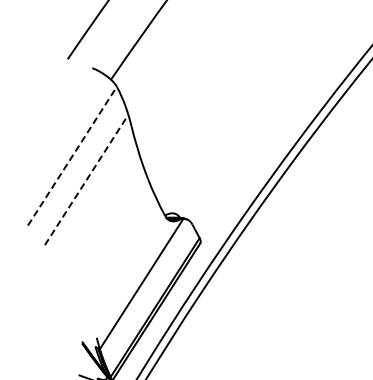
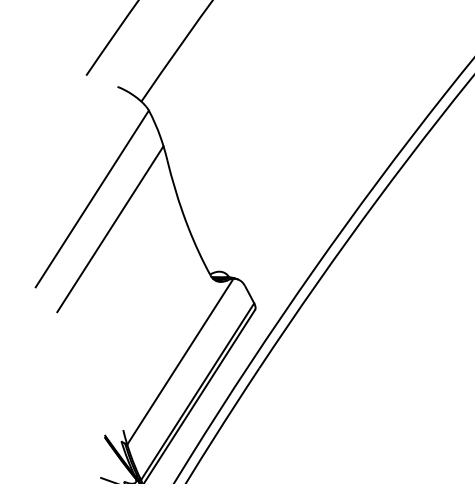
line: (72, 155) -> (92, 198), dashed -> solid
line: (86, 179) -> (110, 228), dashed -> solid

